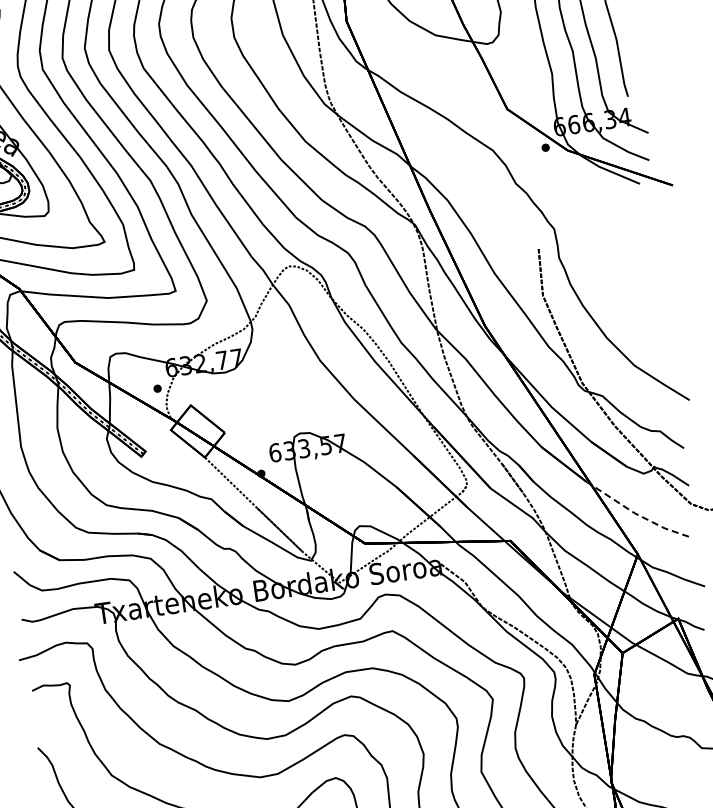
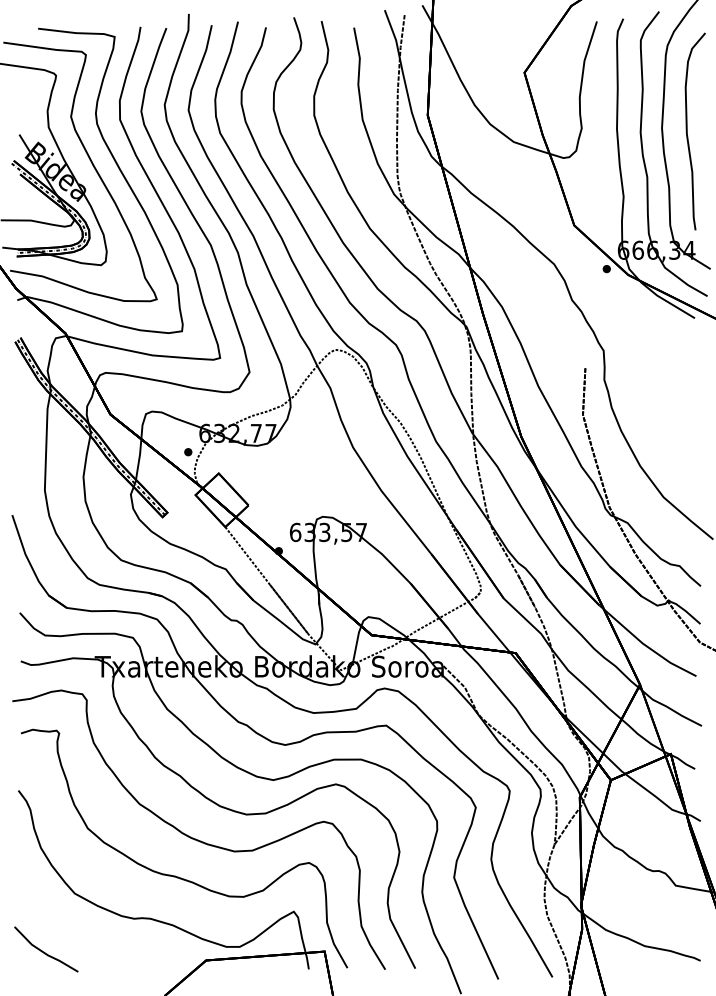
line: (637, 514) -> (645, 645), dashed -> solid

